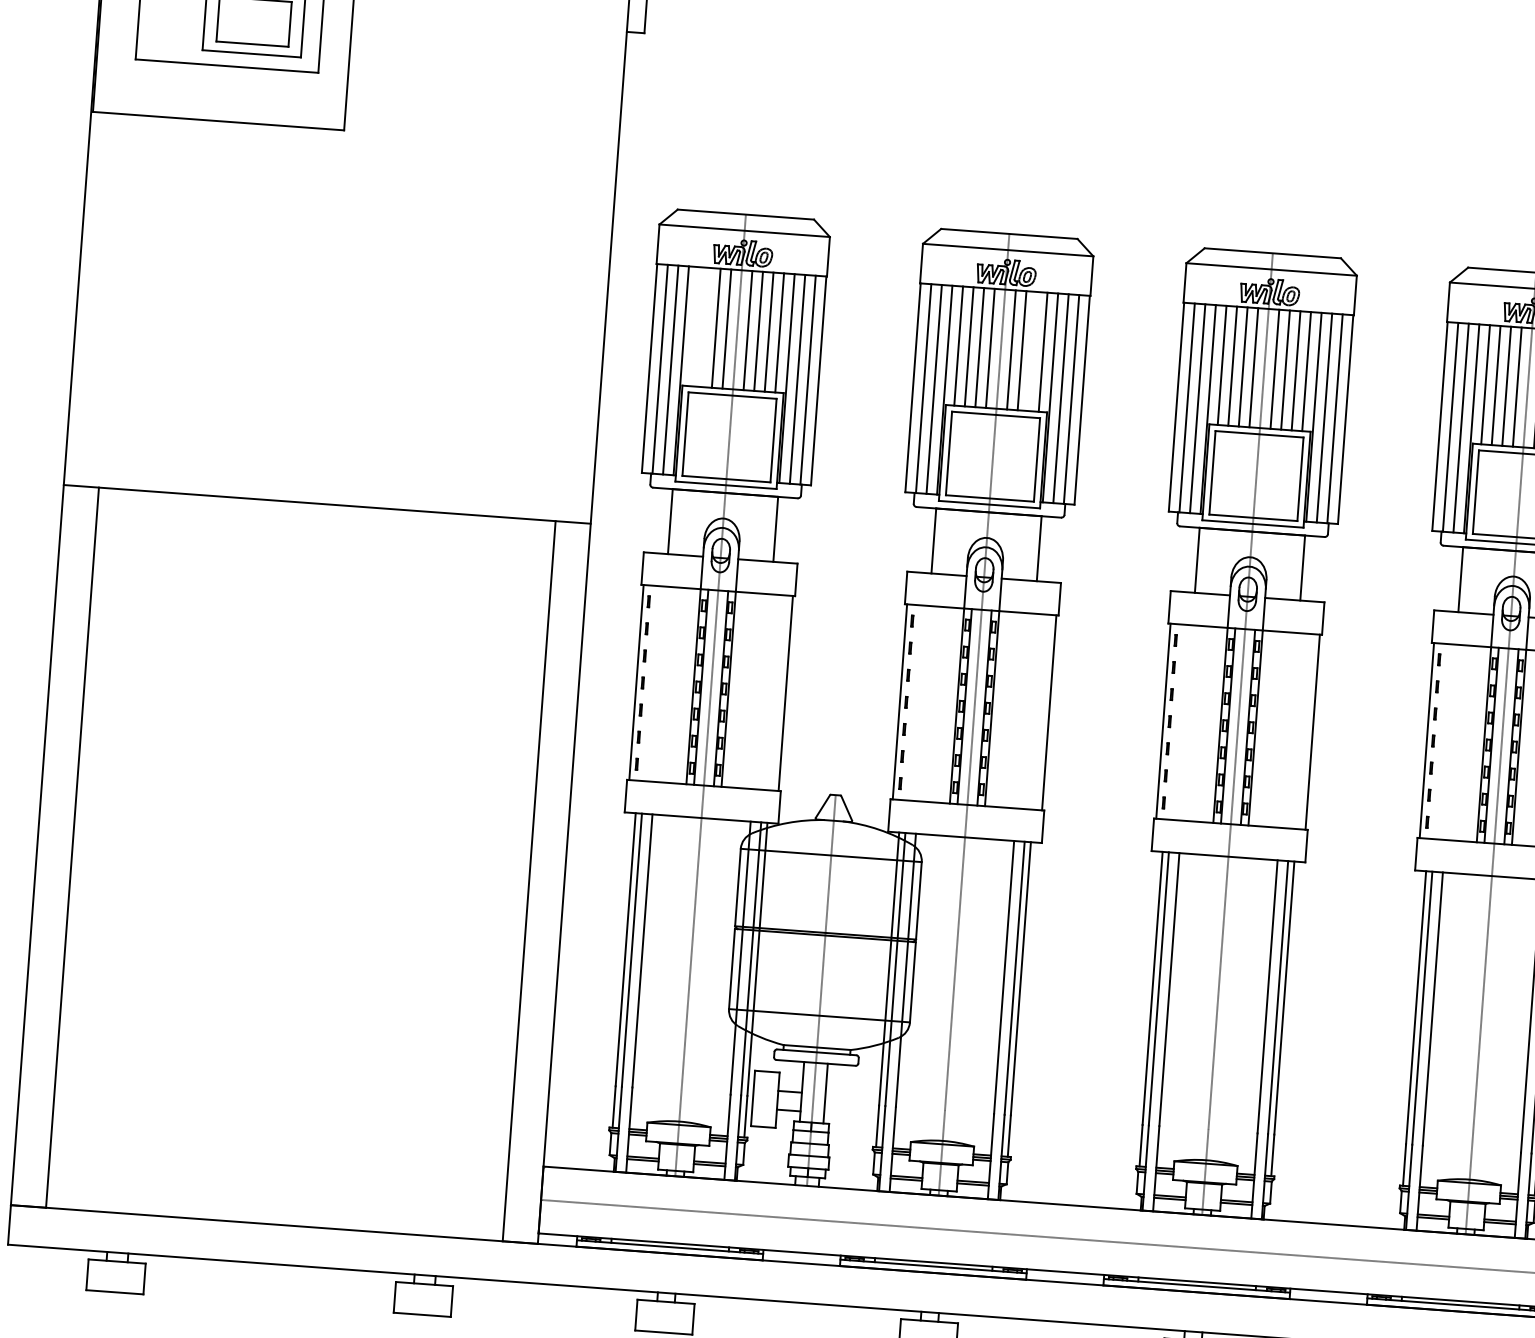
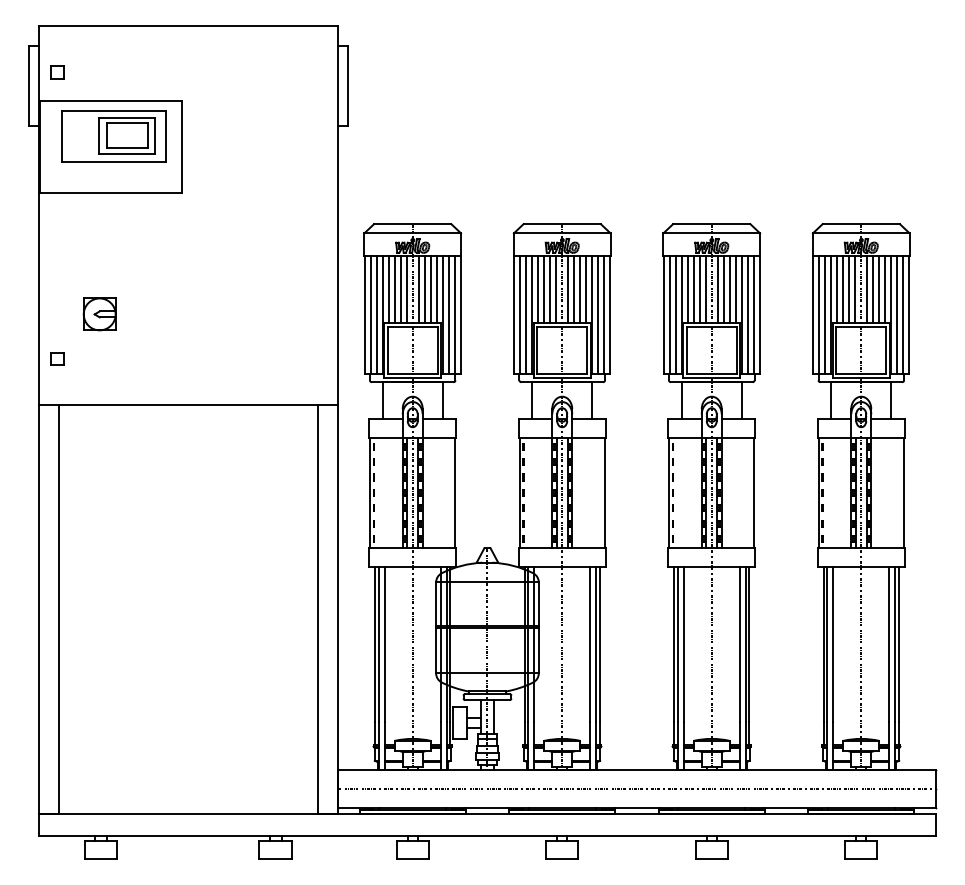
line: (694, 326) -> (388, 289), added
line: (705, 327) -> (394, 289), added
part: (182, 333) -> (99, 314), added
line: (1033, 351) -> (580, 289), added
part: (102, 405) -> (57, 358), added

